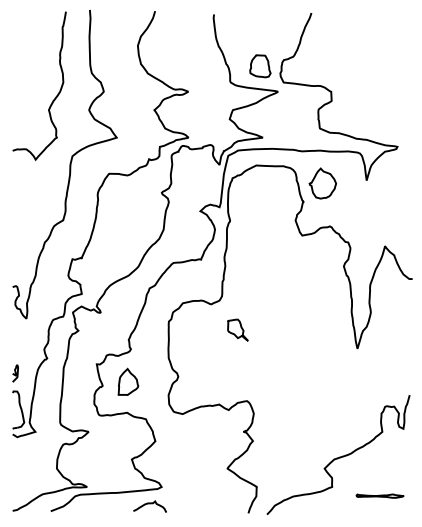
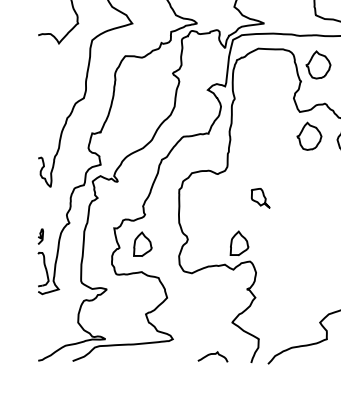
part: (312, 262) -> (309, 136), added
part: (237, 329) -> (260, 197), moved
part: (235, 380) -> (239, 242), added
curve: (149, 504) -> (212, 354), moved

